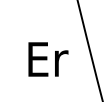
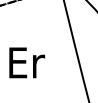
text: (48, 59) -> (27, 62), moved

